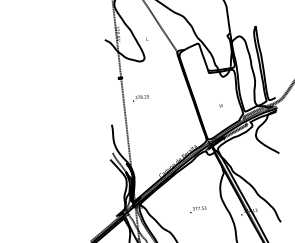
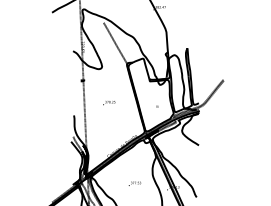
text: (141, 98) -> (109, 103), moved

